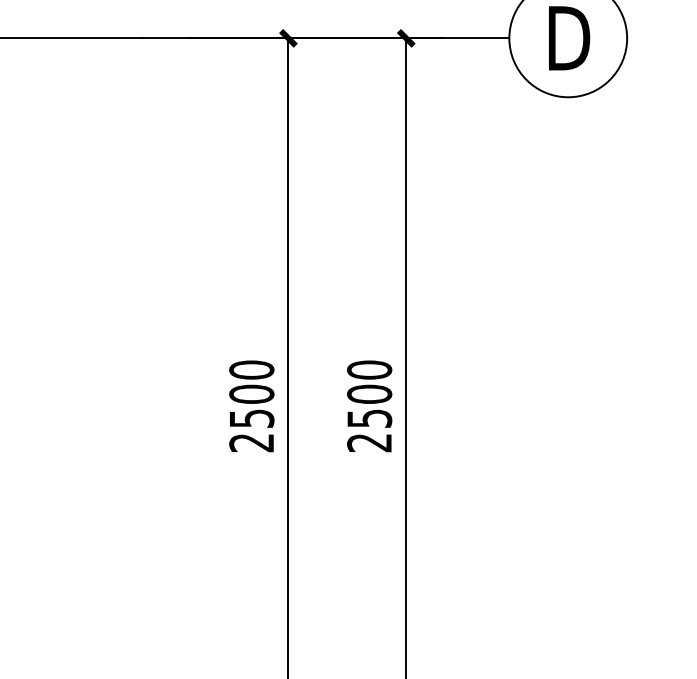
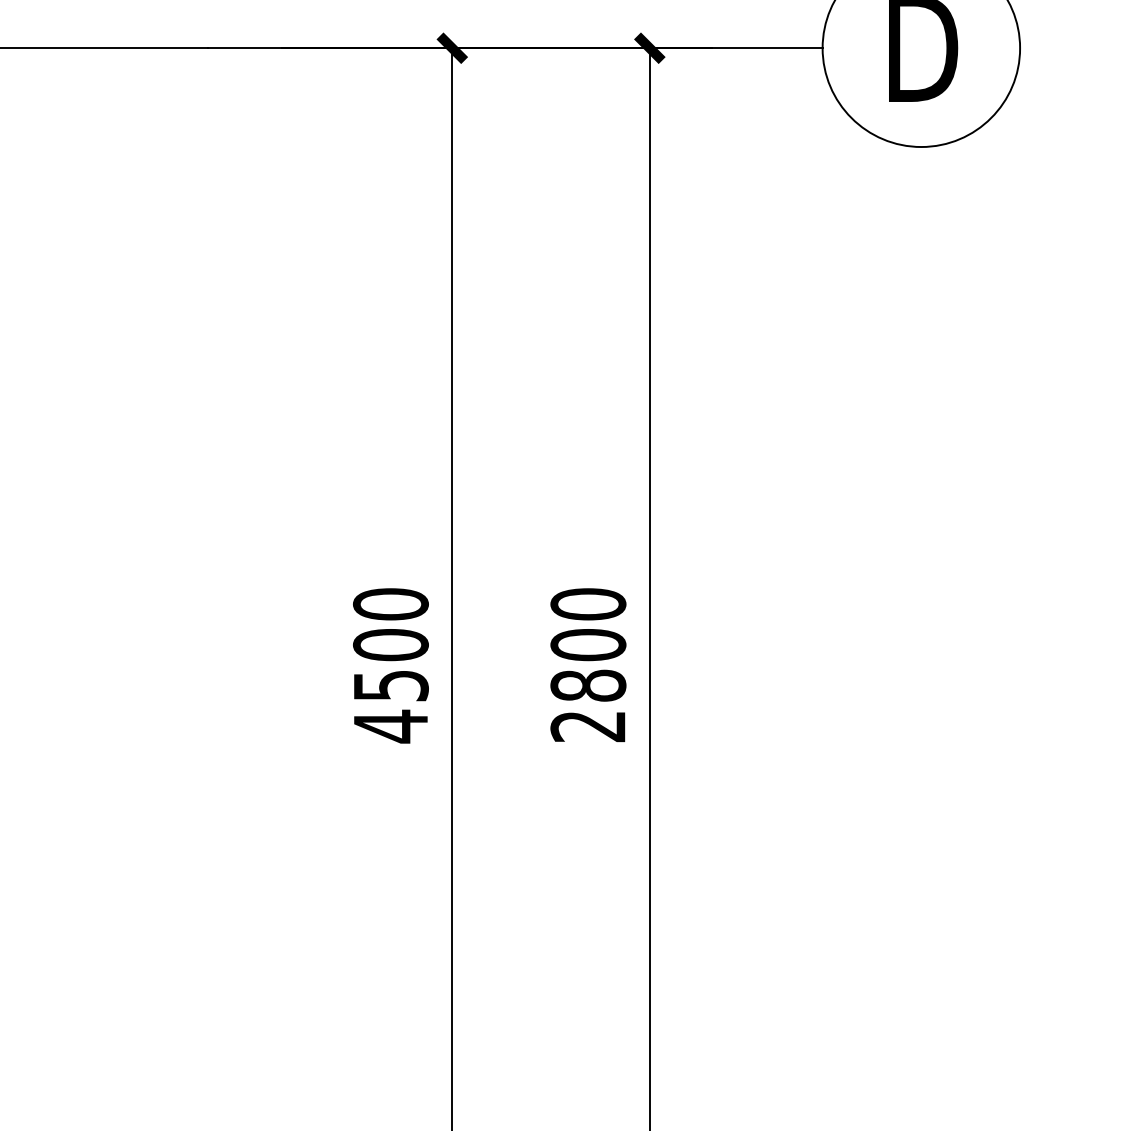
text: (369, 418) -> (588, 685), 2500 -> 2800
text: (251, 443) -> (390, 727), 2500 -> 4500

